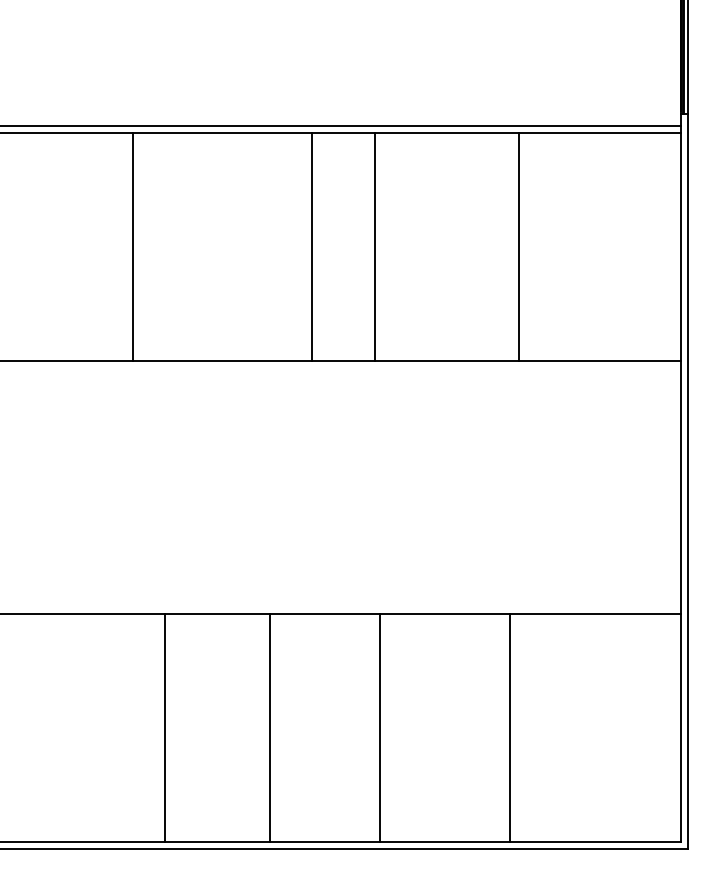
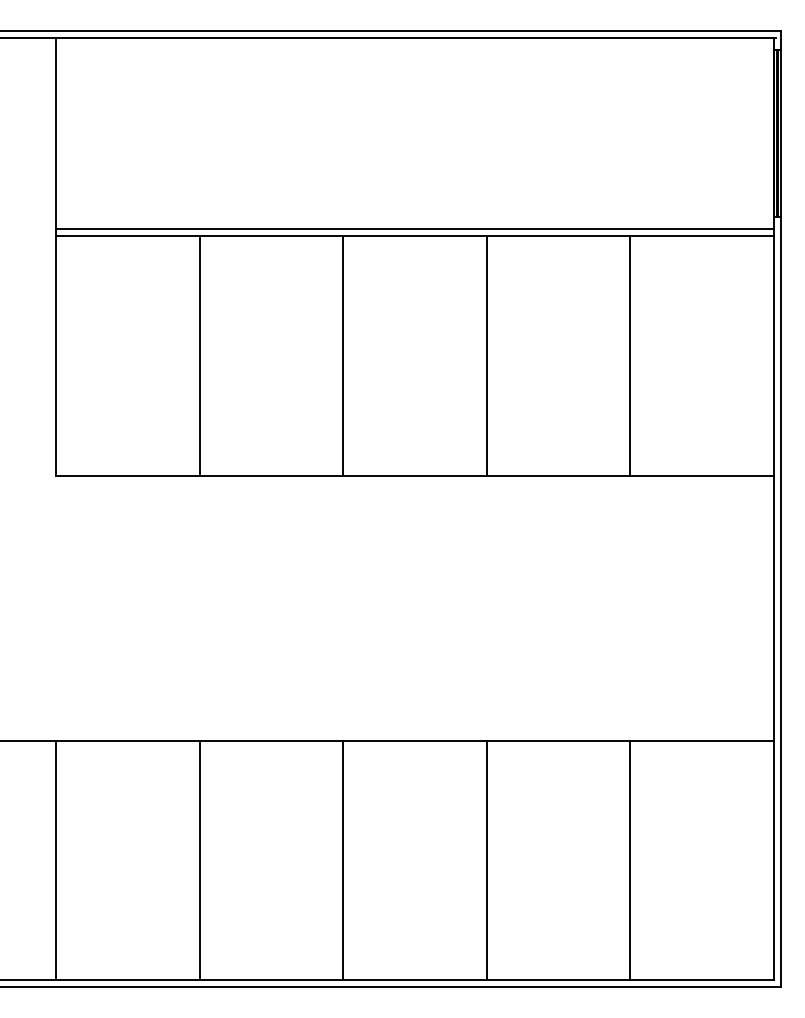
line: (312, 246) -> (343, 355), moved
line: (375, 246) -> (486, 355), moved
line: (519, 246) -> (630, 355), moved
line: (164, 727) -> (199, 860), moved
line: (380, 727) -> (486, 860), moved
line: (510, 727) -> (630, 860), moved

